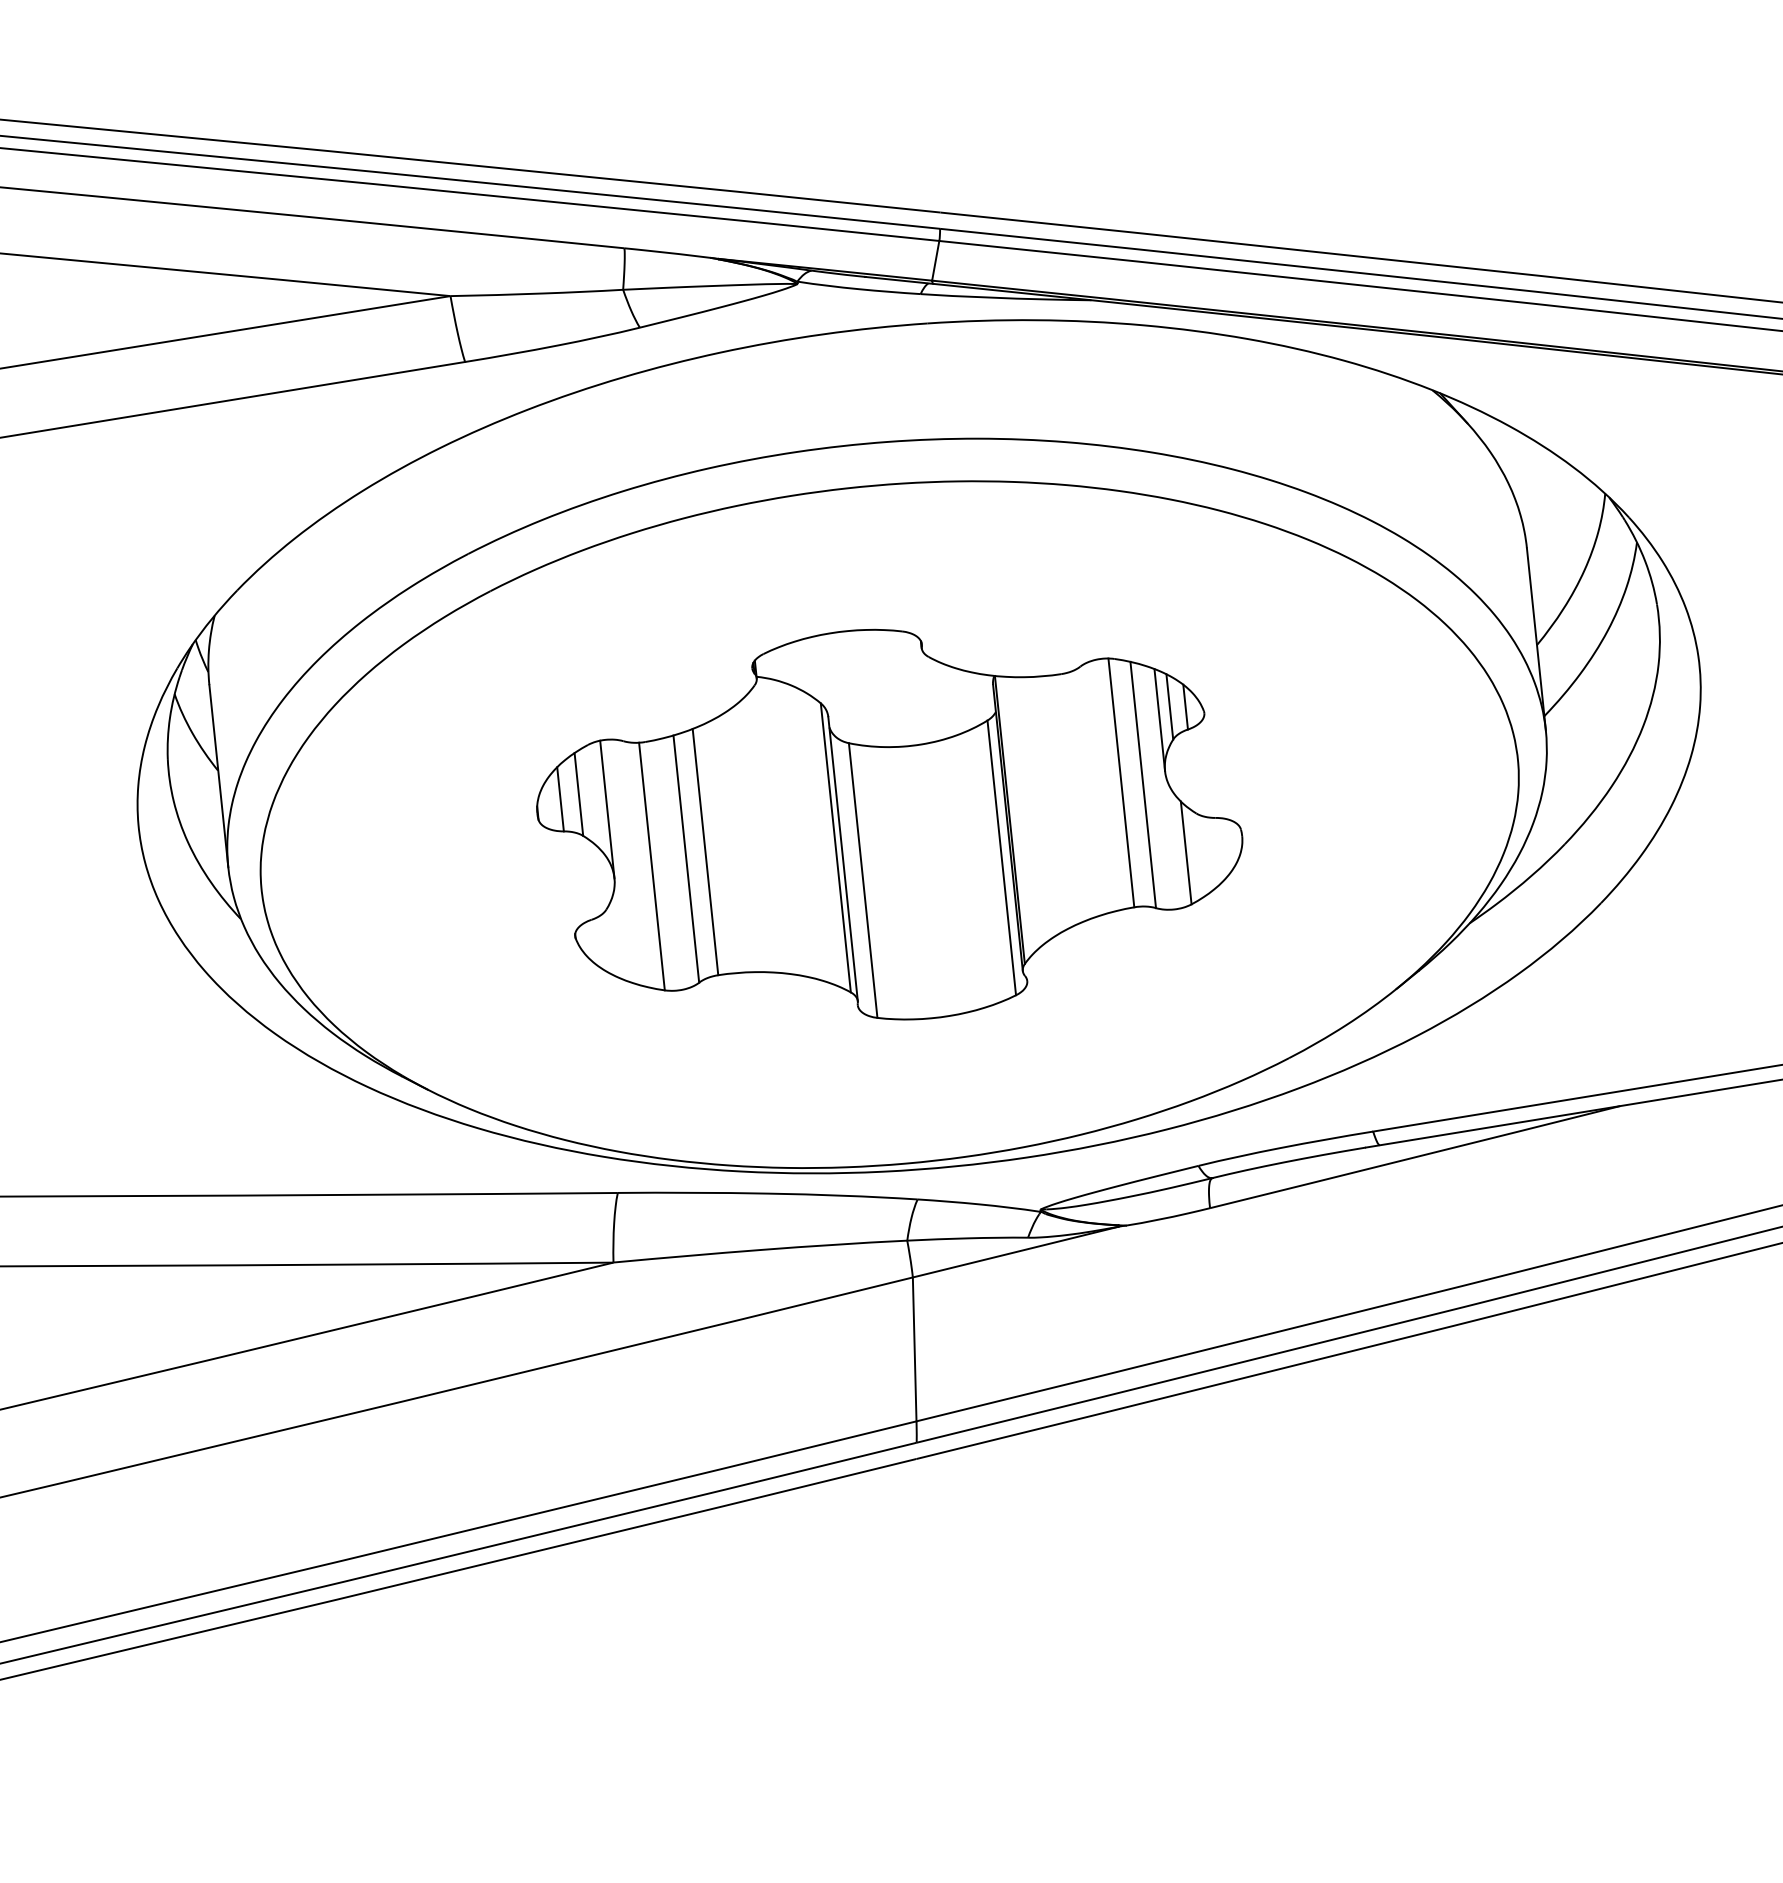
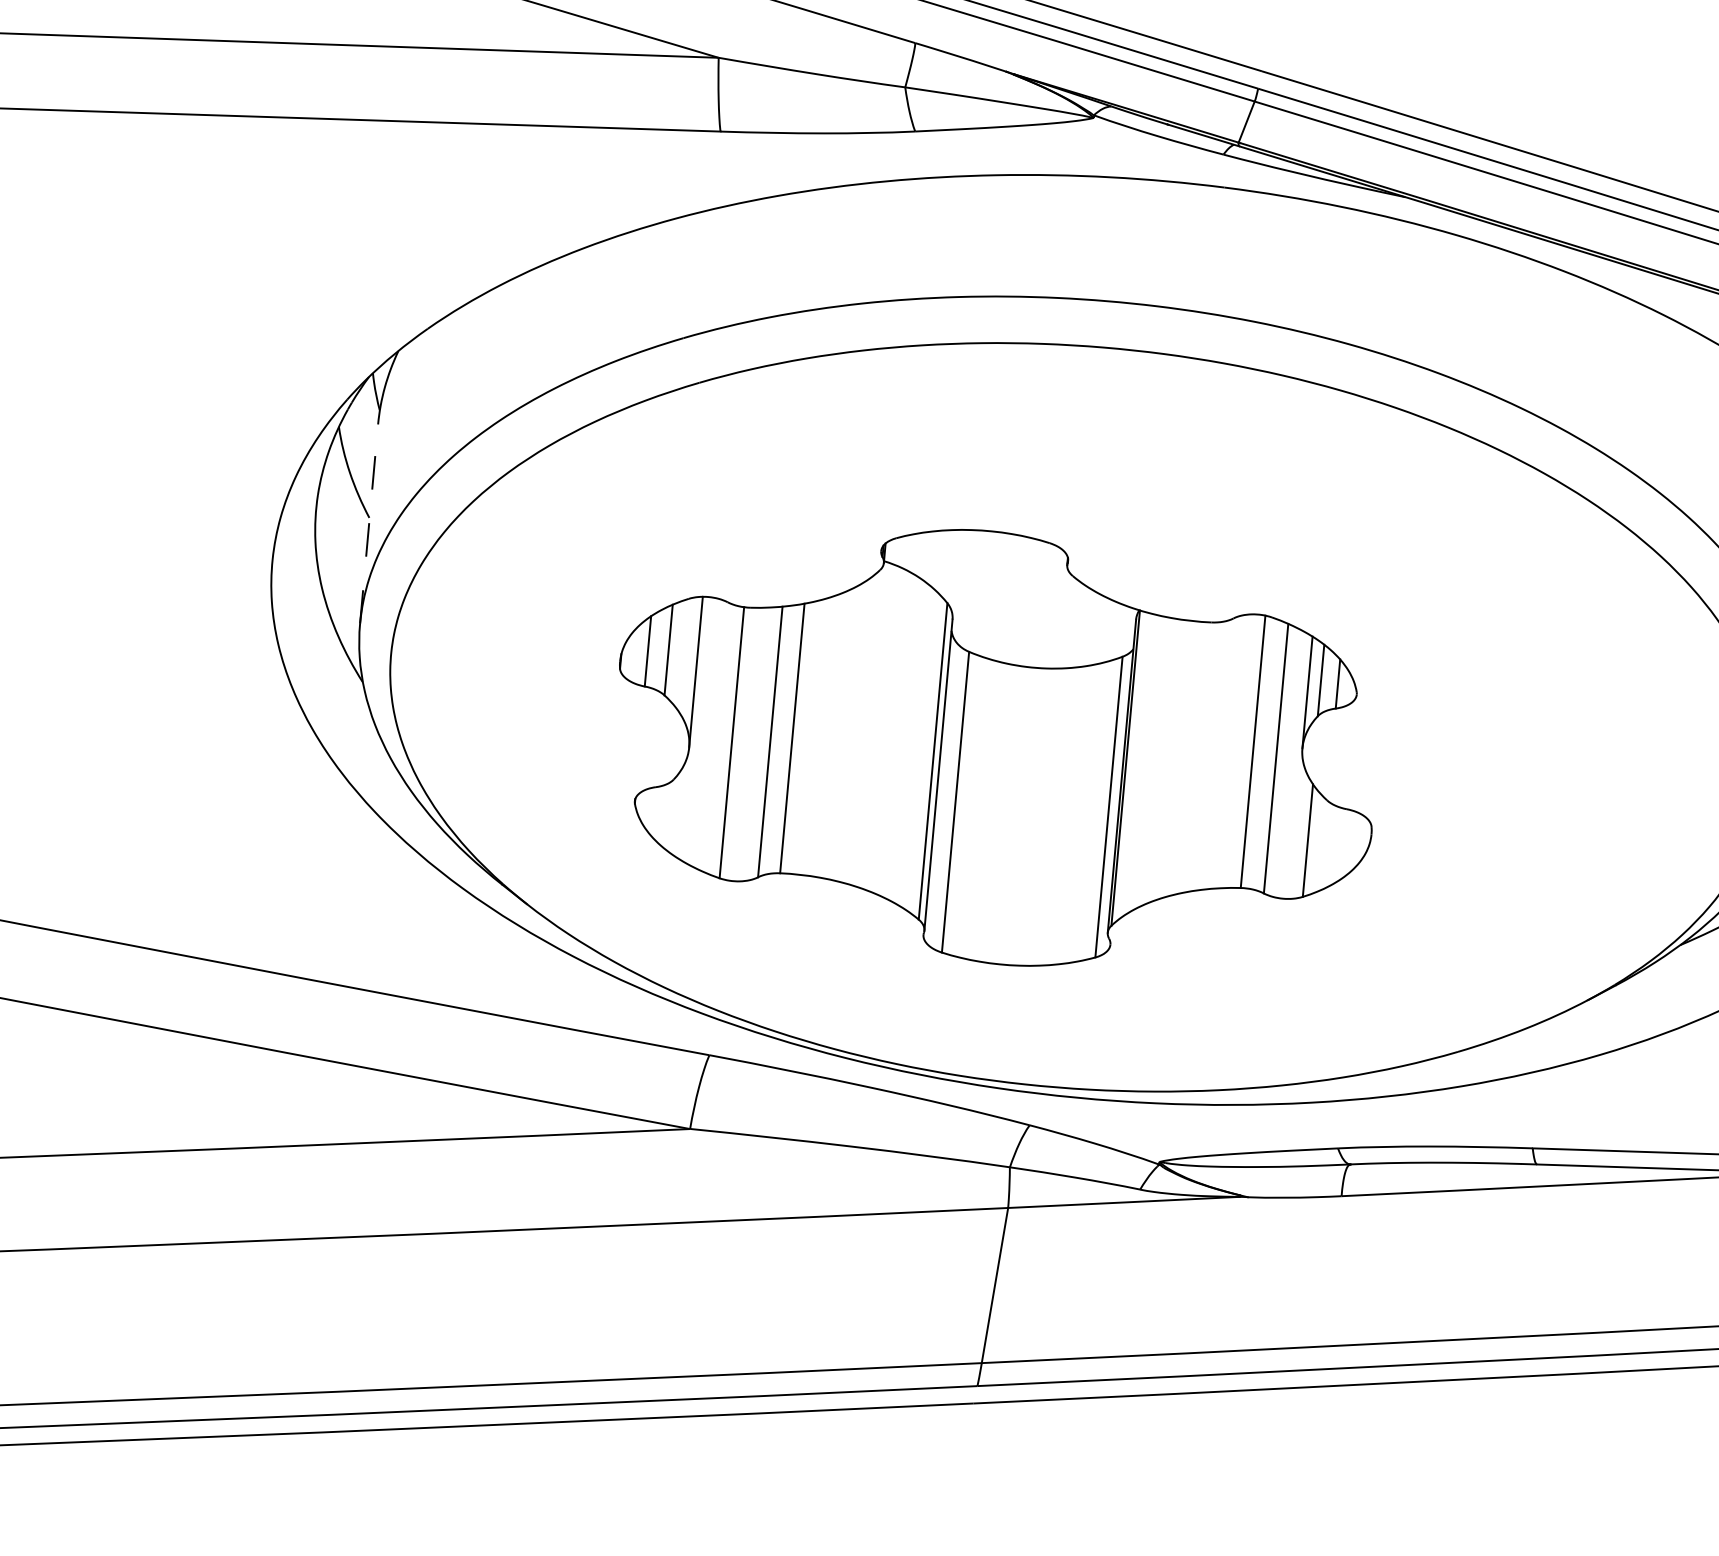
line: (218, 776) -> (368, 524), solid -> dashed
part: (889, 824) -> (995, 747), moved

